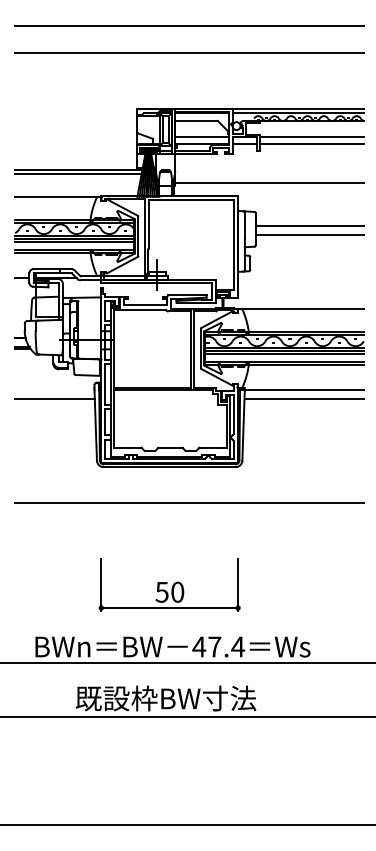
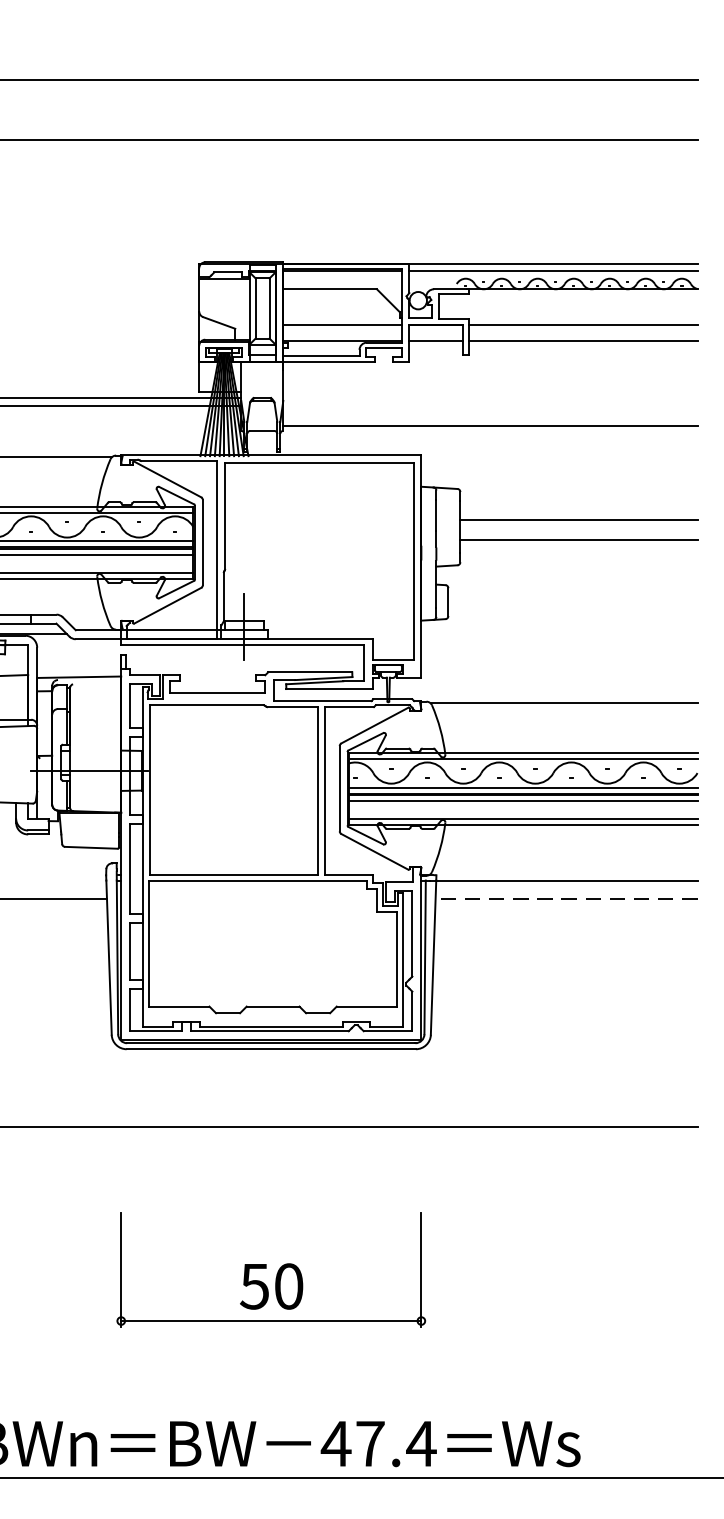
line: (304, 398) -> (567, 898), solid -> dashed
part: (169, 584) -> (270, 1269), moved

